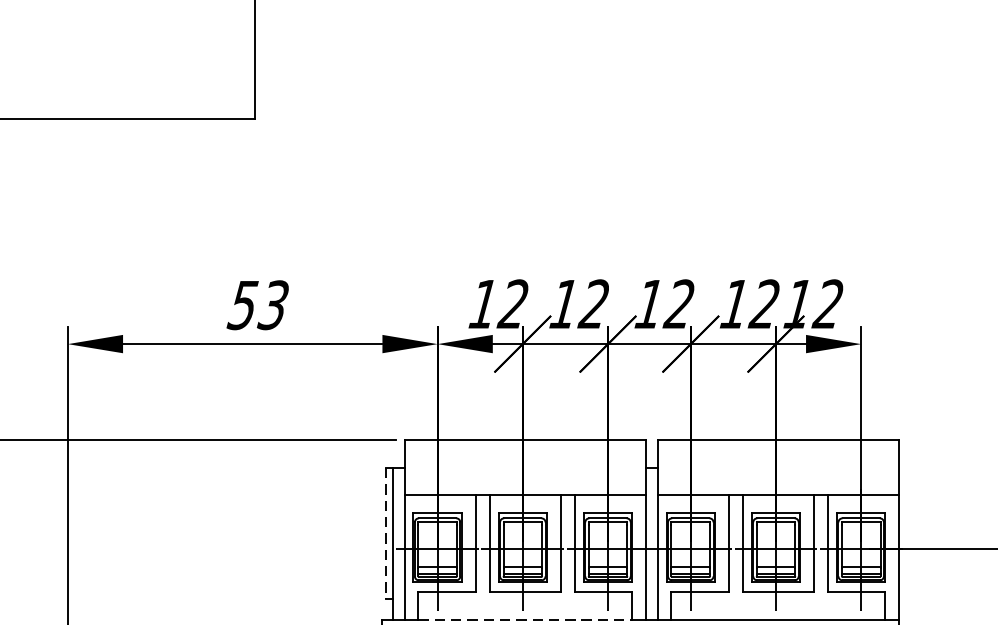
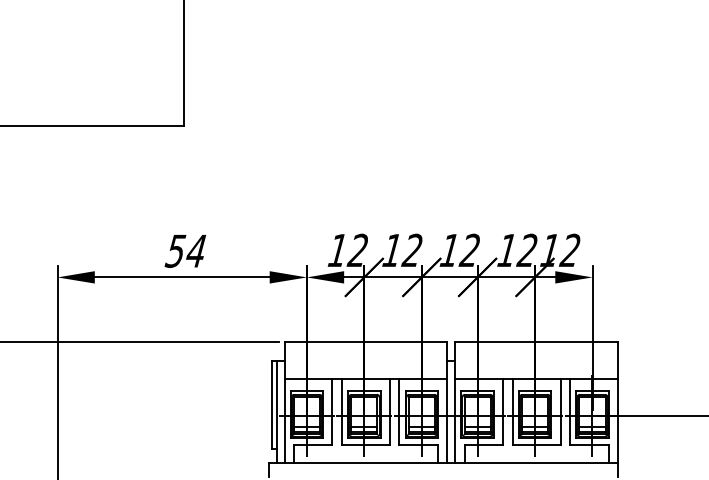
text: (272, 304) -> (195, 250), 53 -> 54
line: (386, 534) -> (272, 405), dashed -> solid
line: (526, 620) -> (366, 463), dashed -> solid

